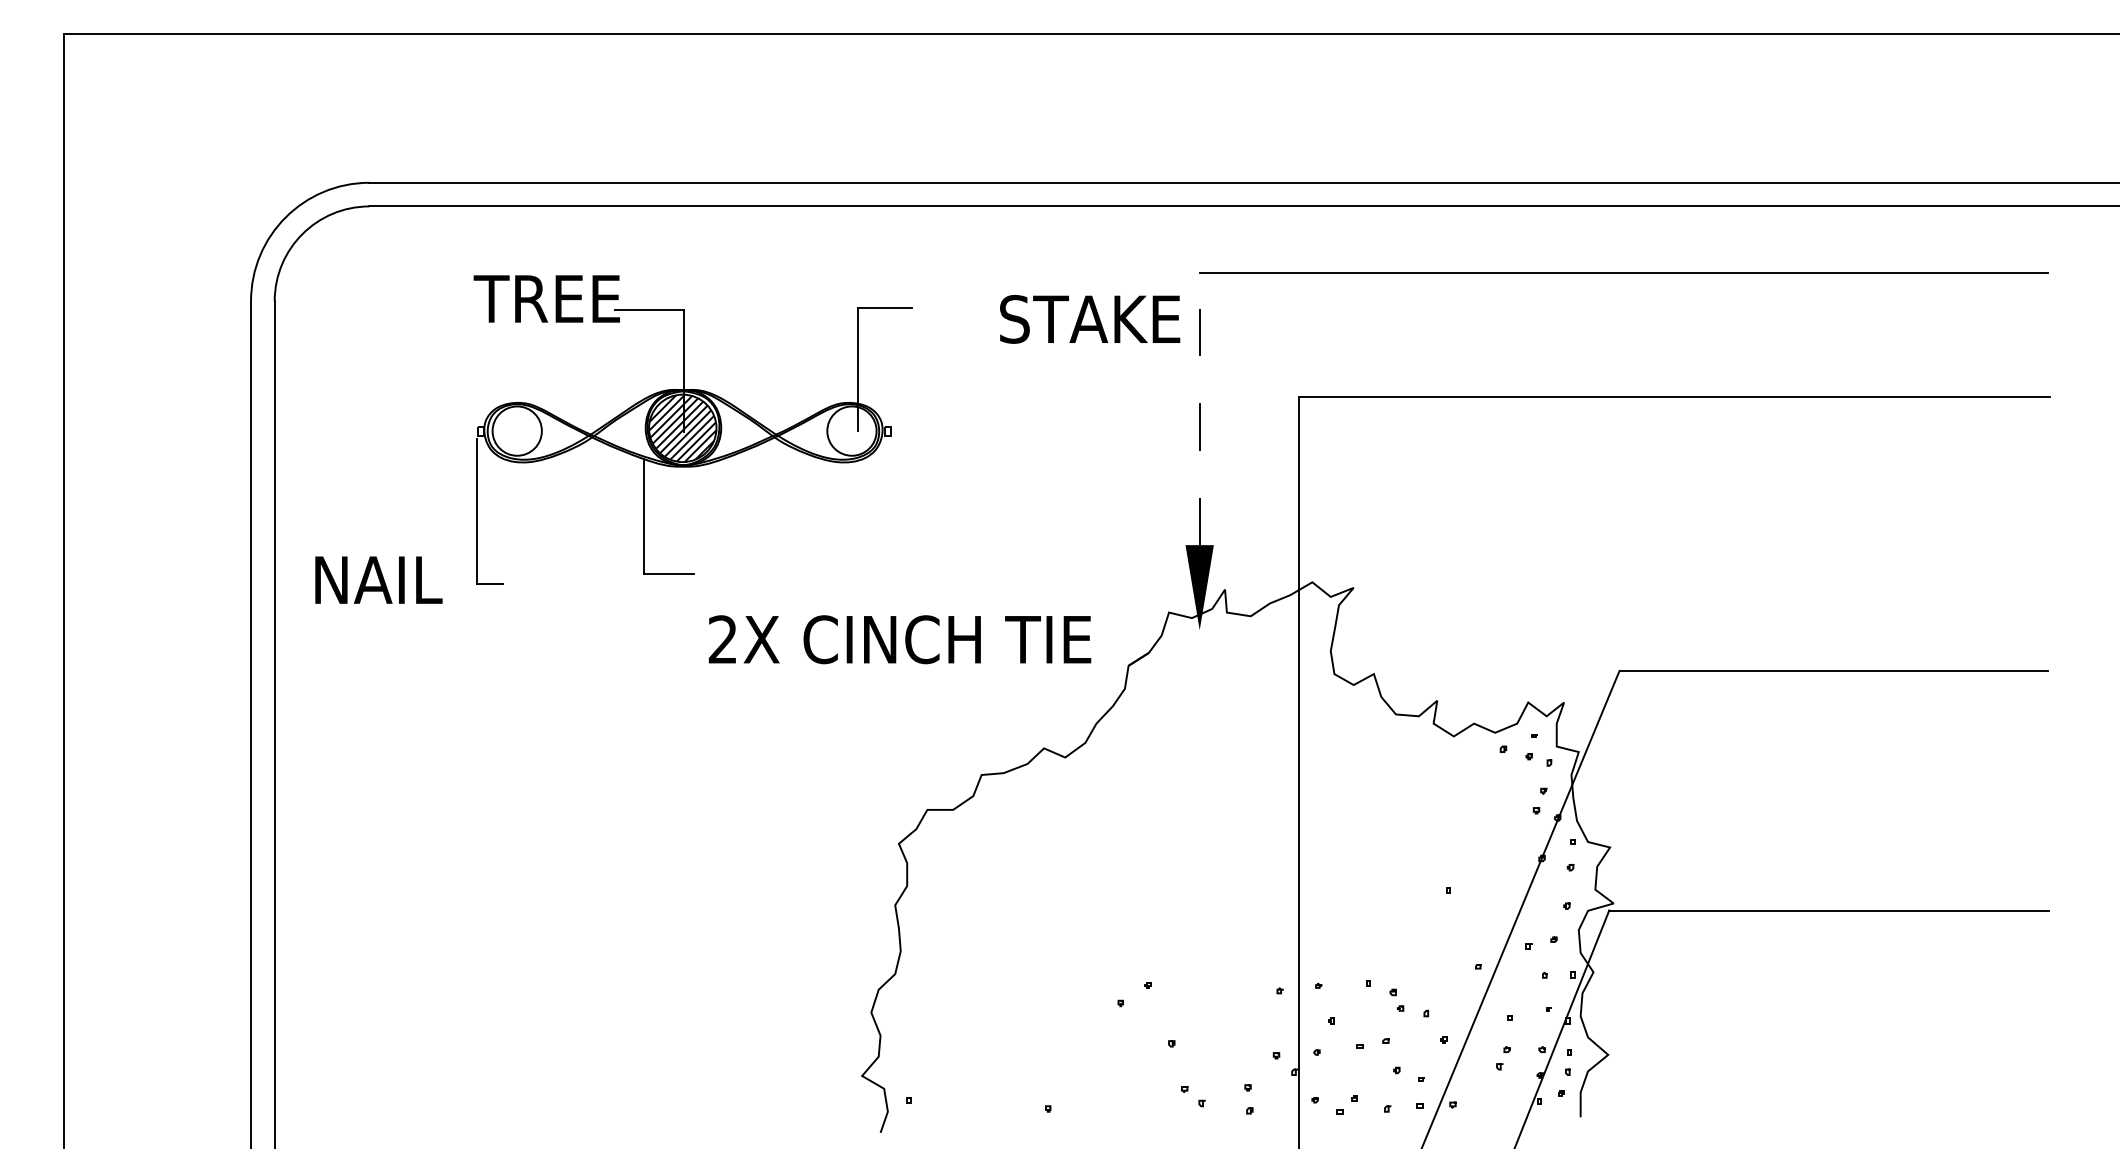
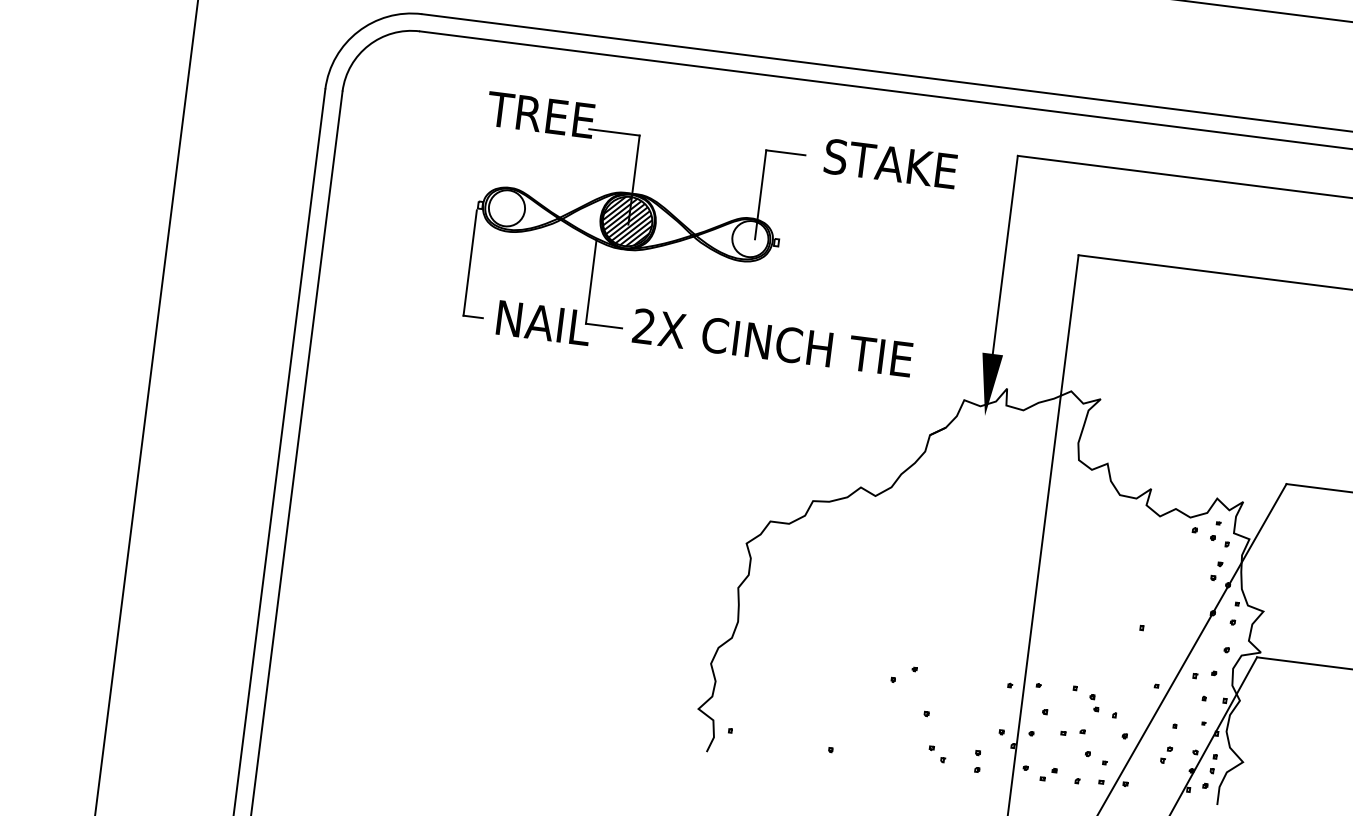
text: (1090, 319) -> (891, 164), moved
line: (1199, 408) -> (1005, 254), dashed -> solid
text: (378, 579) -> (543, 322), moved
text: (899, 639) -> (772, 342), moved

